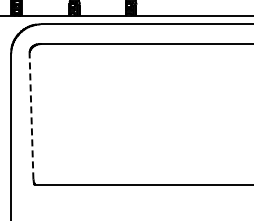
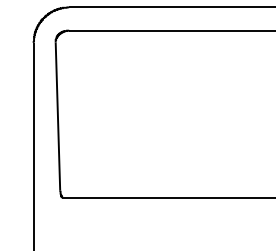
line: (31, 116) -> (57, 116), dashed -> solid

